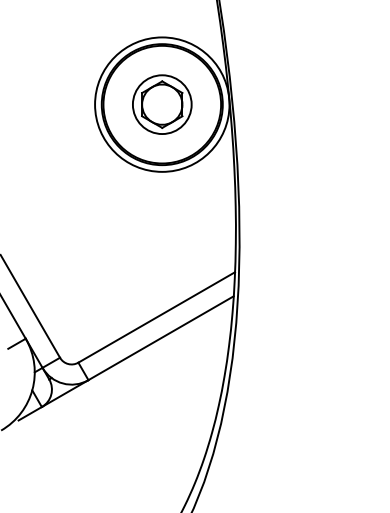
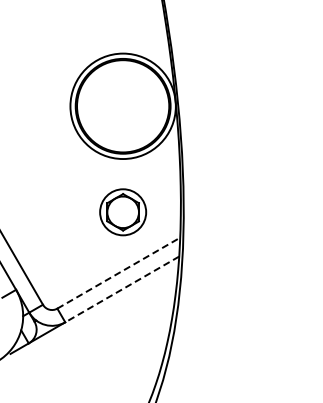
part: (162, 104) -> (123, 212), moved
line: (156, 317) -> (118, 273), solid -> dashed
line: (161, 338) -> (122, 289), solid -> dashed

